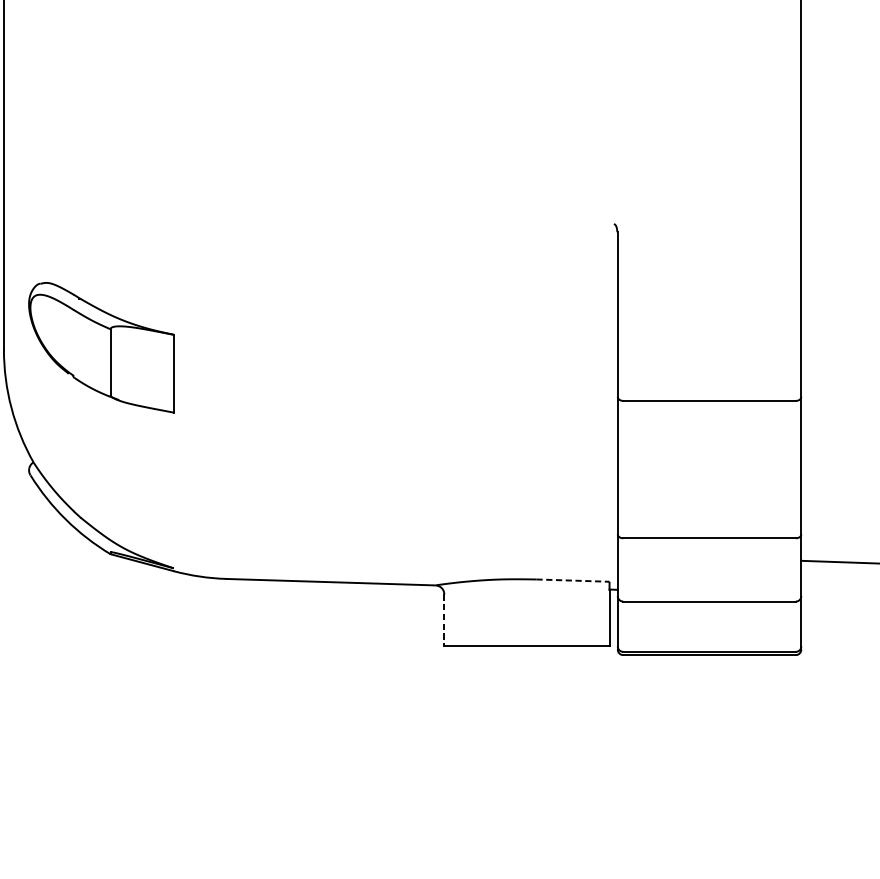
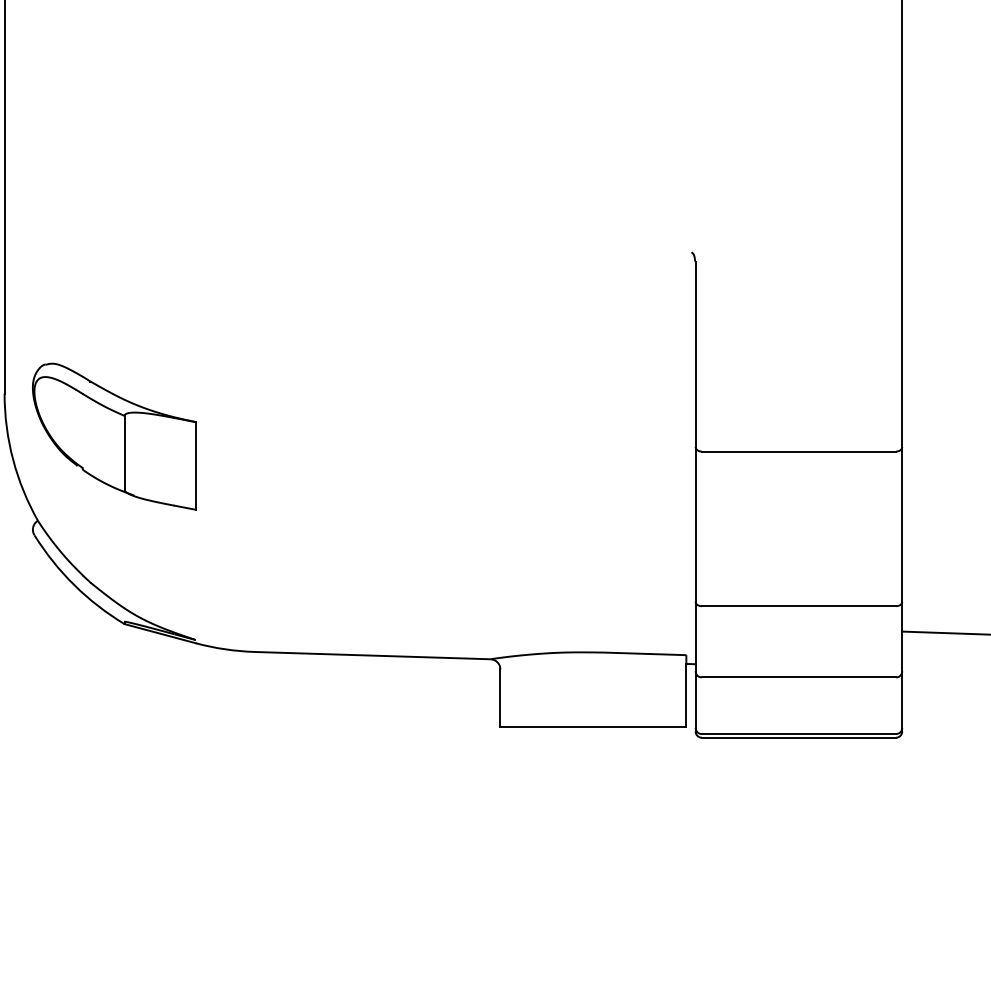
part: (101, 347) -> (114, 436), moved
line: (572, 580) -> (644, 653), dashed -> solid
line: (444, 620) -> (500, 698), dashed -> solid

